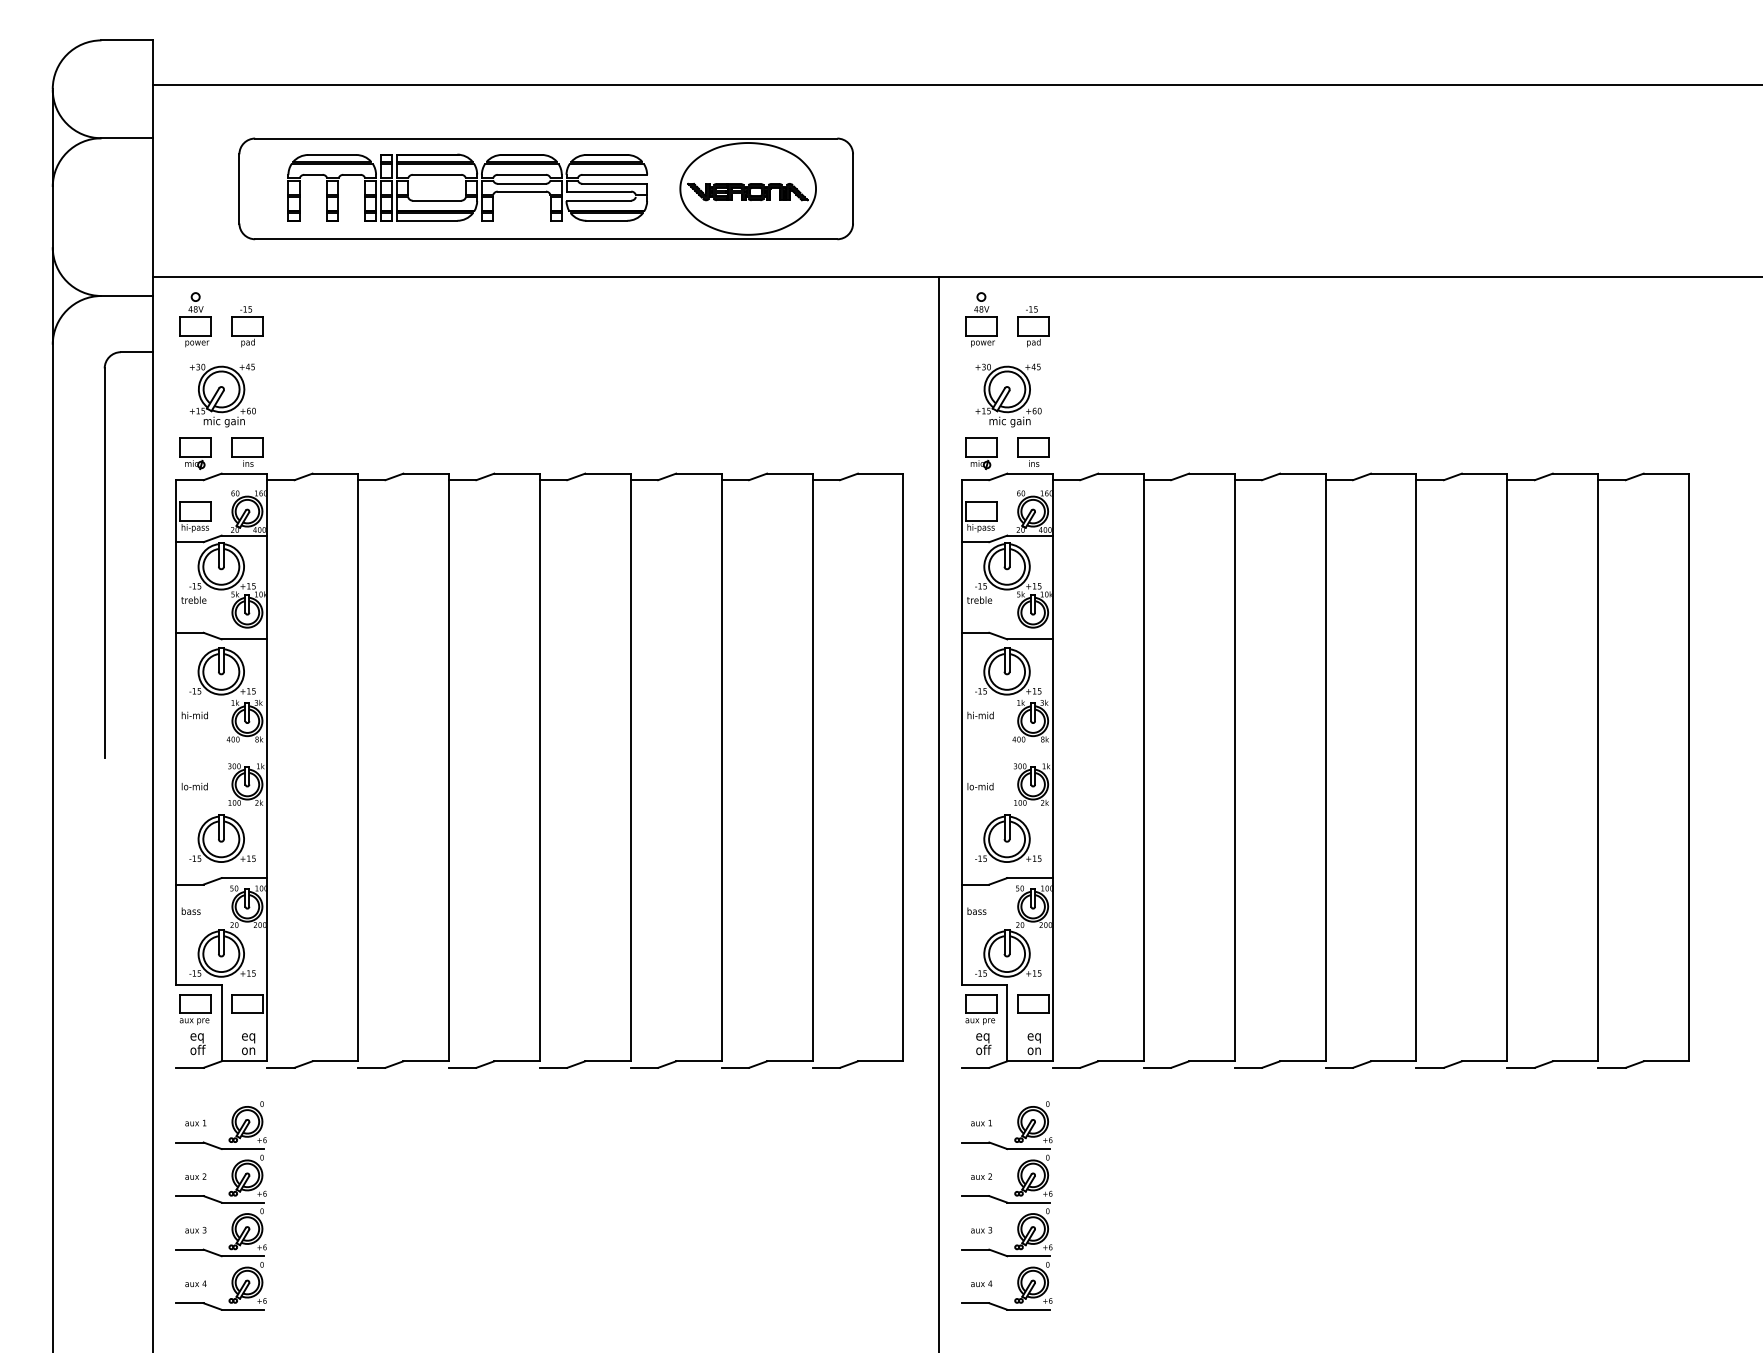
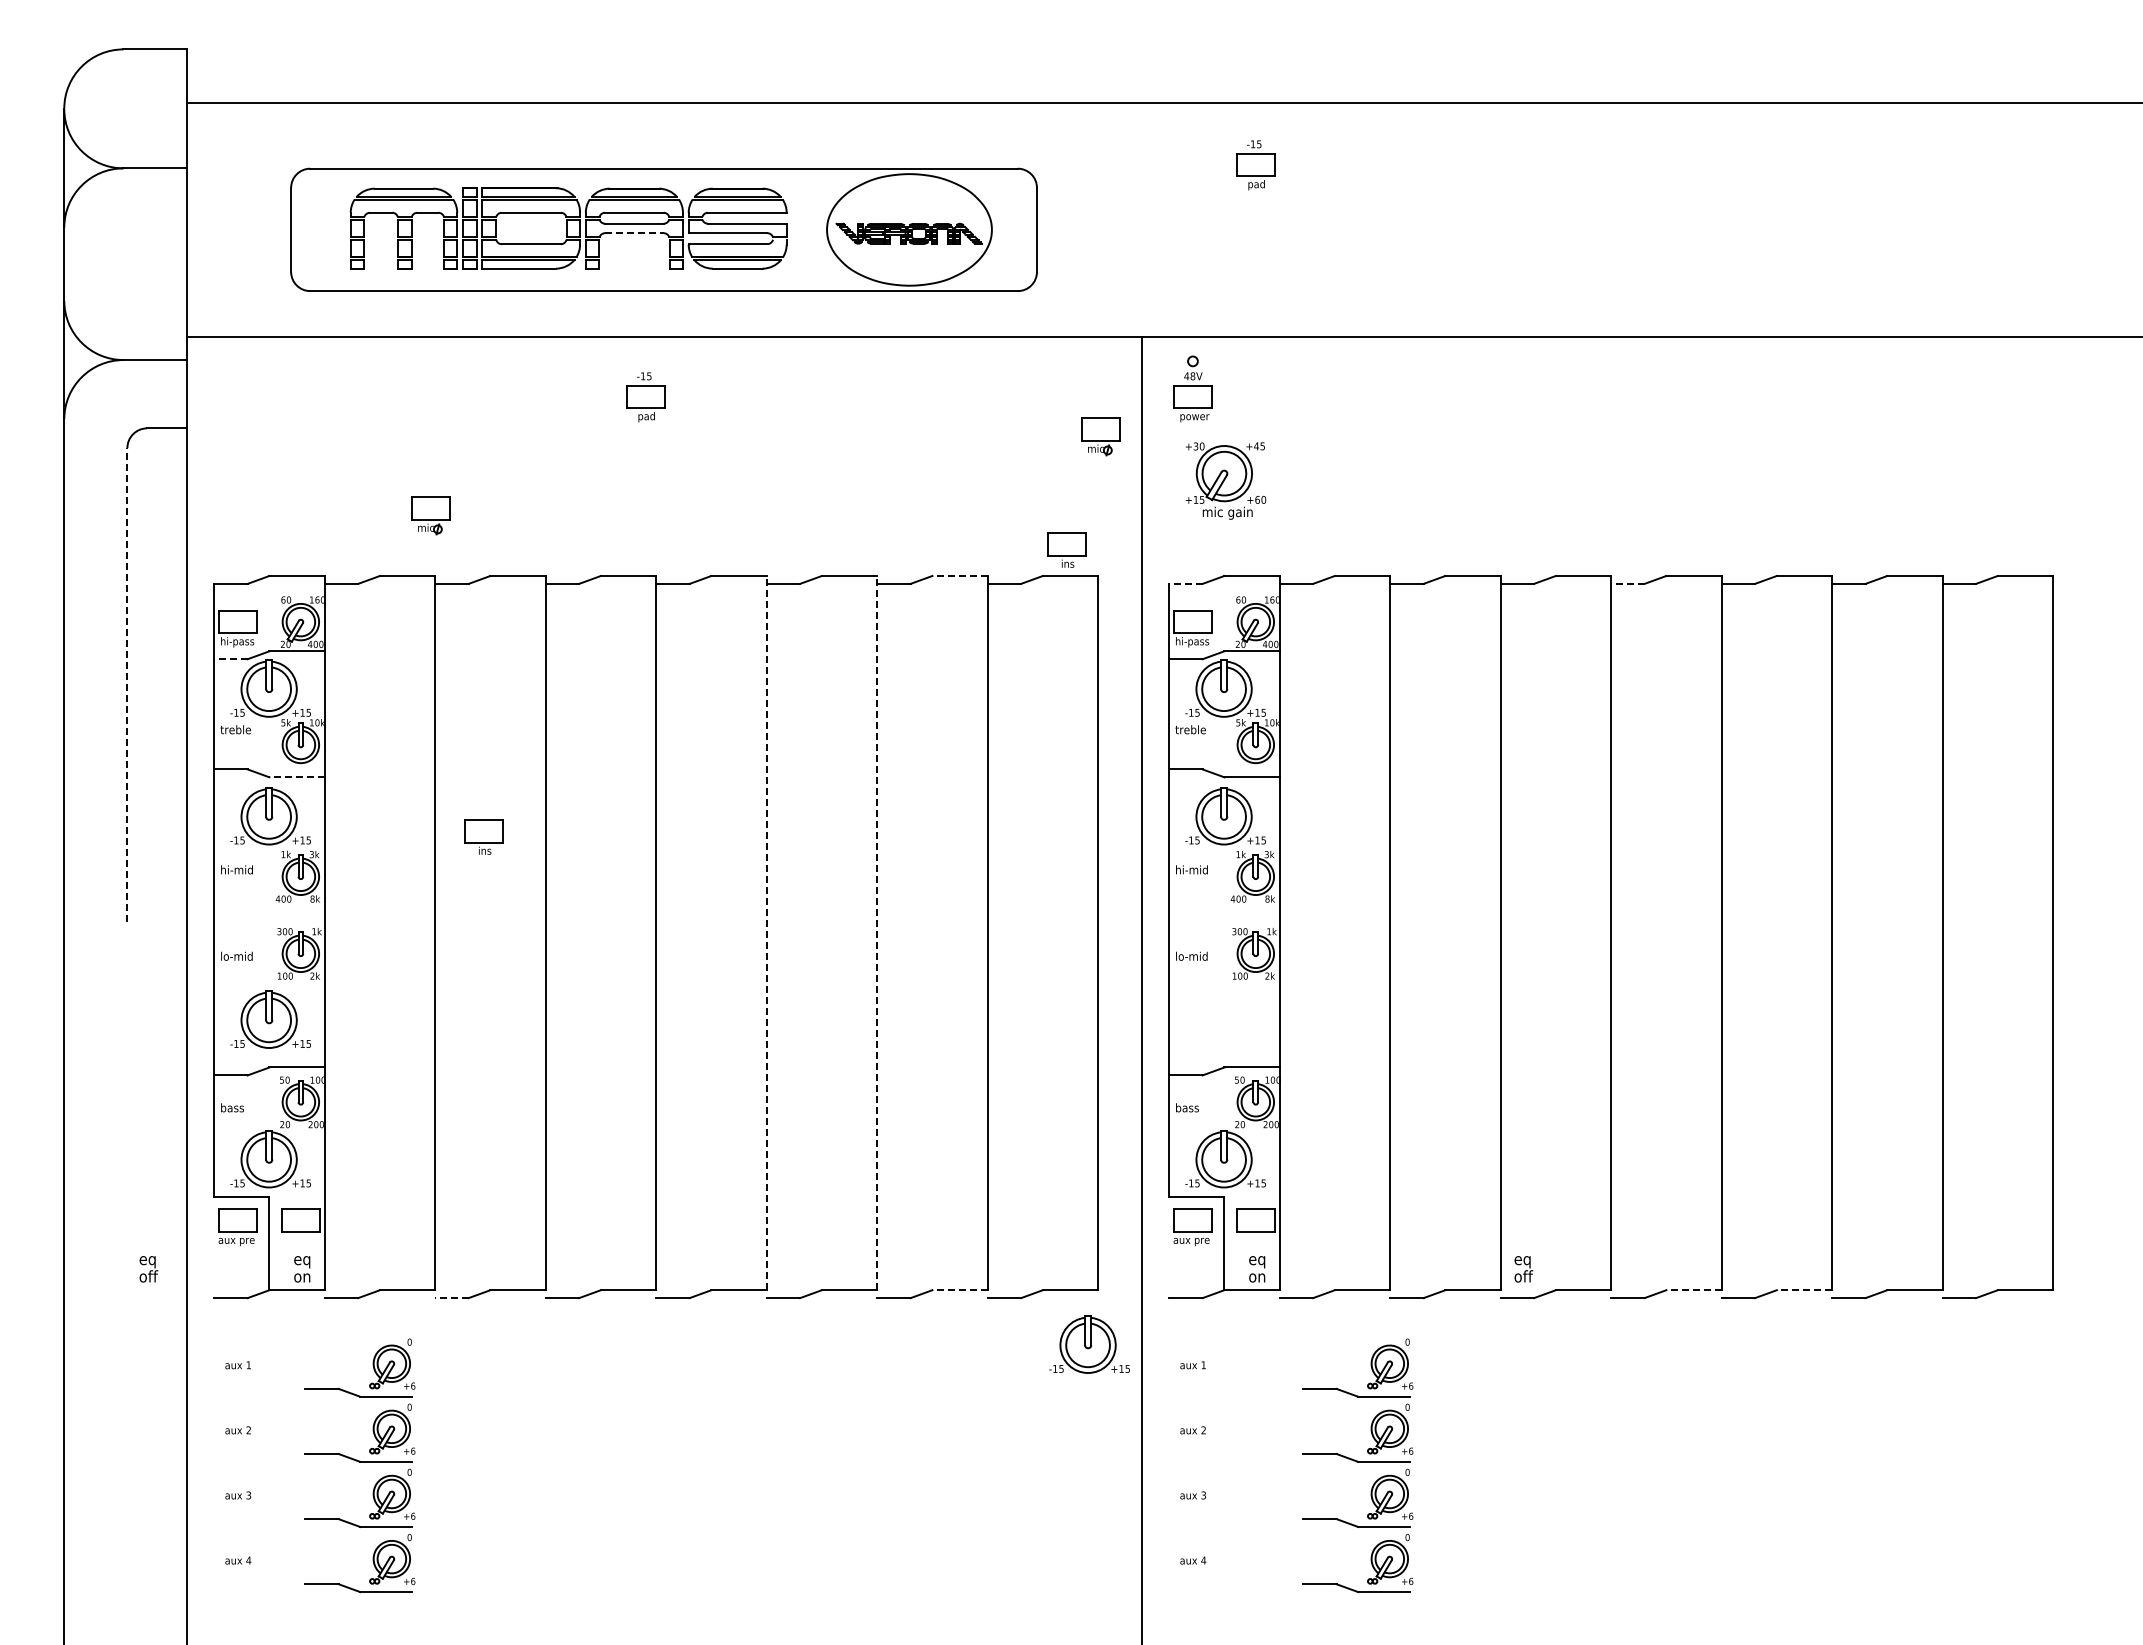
line: (521, 191) -> (634, 233), solid -> dashed
part: (195, 319) -> (237, 388), removed
part: (247, 326) -> (645, 397), moved
part: (1032, 326) -> (1255, 165), moved
part: (222, 395) -> (270, 480), removed
part: (247, 451) -> (483, 836), moved
part: (1032, 451) -> (1066, 549), moved
part: (195, 453) -> (430, 515), moved
part: (981, 453) -> (1100, 436), moved
line: (790, 473) -> (960, 575), solid -> dashed
line: (975, 479) -> (1185, 583), solid -> dashed
line: (1338, 479) -> (1627, 583), solid -> dashed
line: (189, 542) -> (230, 659), solid -> dashed
line: (104, 563) -> (127, 685), solid -> dashed
line: (244, 639) -> (297, 777), solid -> dashed
line: (630, 767) -> (766, 932), solid -> dashed
line: (721, 767) -> (877, 932), solid -> dashed
part: (1008, 838) -> (1089, 1344), moved
text: (197, 1044) -> (148, 1269), moved
text: (983, 1044) -> (1523, 1269), moved
line: (790, 1061) -> (960, 1290), solid -> dashed
line: (1393, 1061) -> (1693, 1290), solid -> dashed
line: (1484, 1061) -> (1804, 1290), solid -> dashed
line: (371, 1068) -> (451, 1298), solid -> dashed
part: (220, 1205) -> (359, 1465), moved
part: (1006, 1205) -> (1357, 1465), moved

